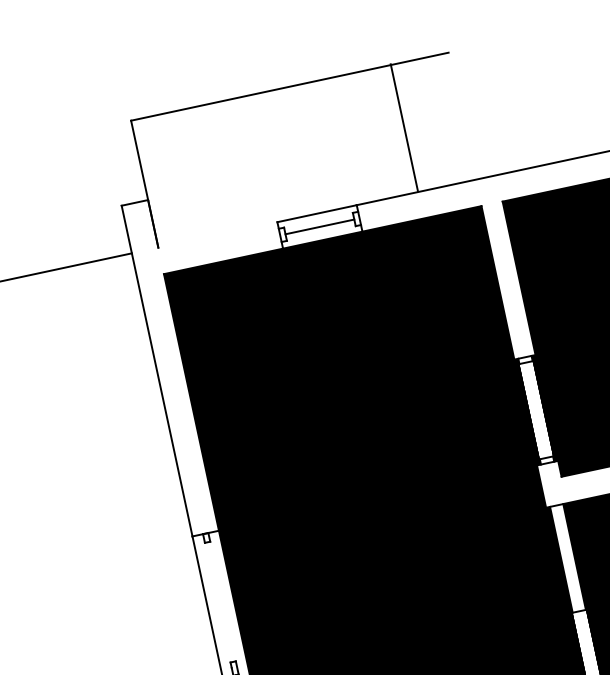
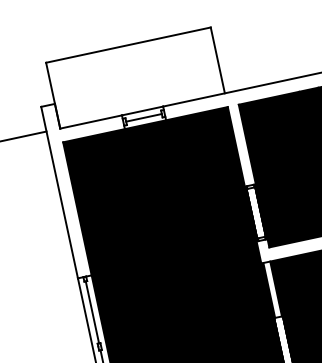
line: (403, 127) -> (217, 60), moved
line: (216, 233) -> (90, 121), added
line: (220, 602) -> (92, 312), added

